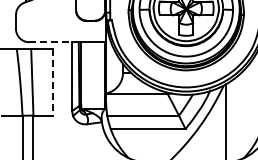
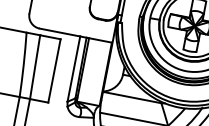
line: (51, 42) -> (60, 32), dashed -> solid
line: (52, 82) -> (54, 71), dashed -> solid

